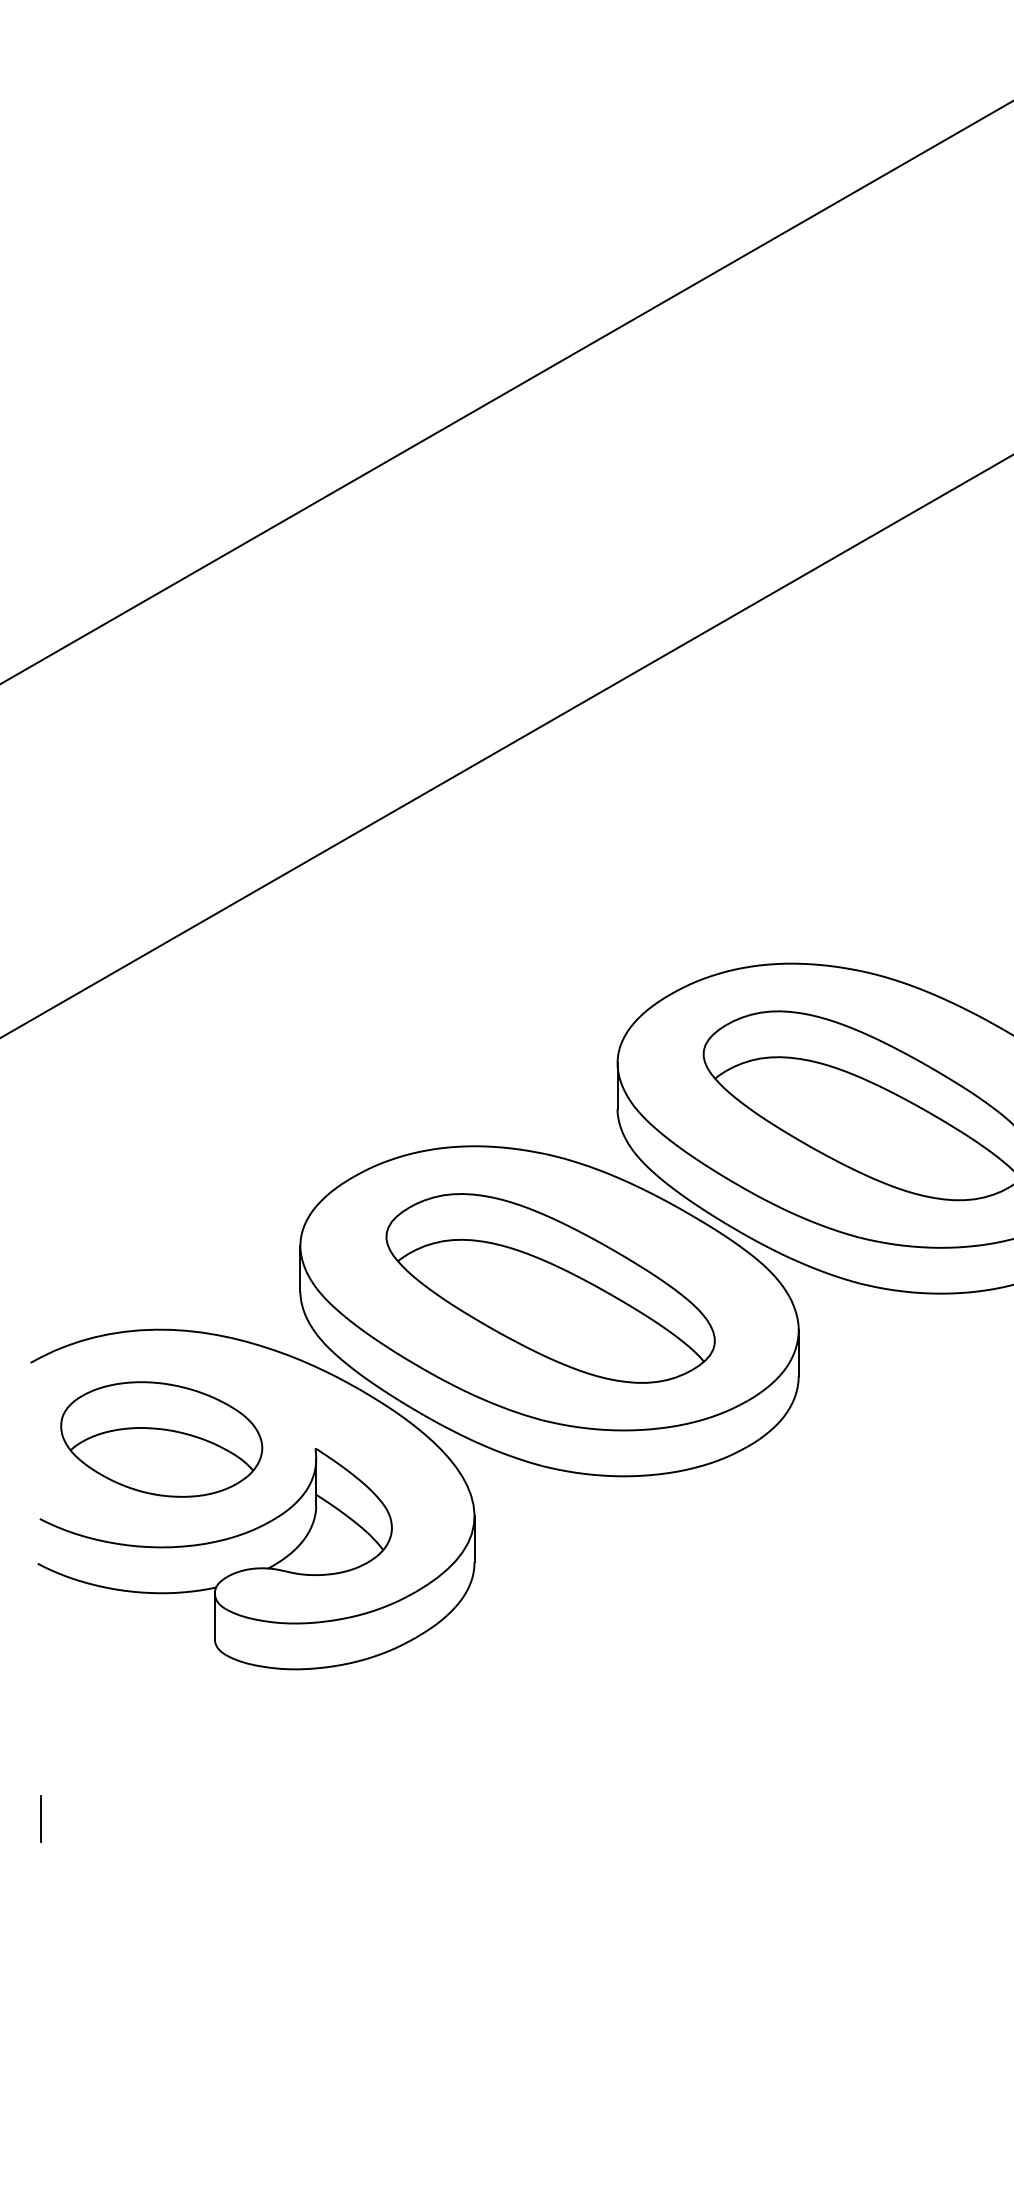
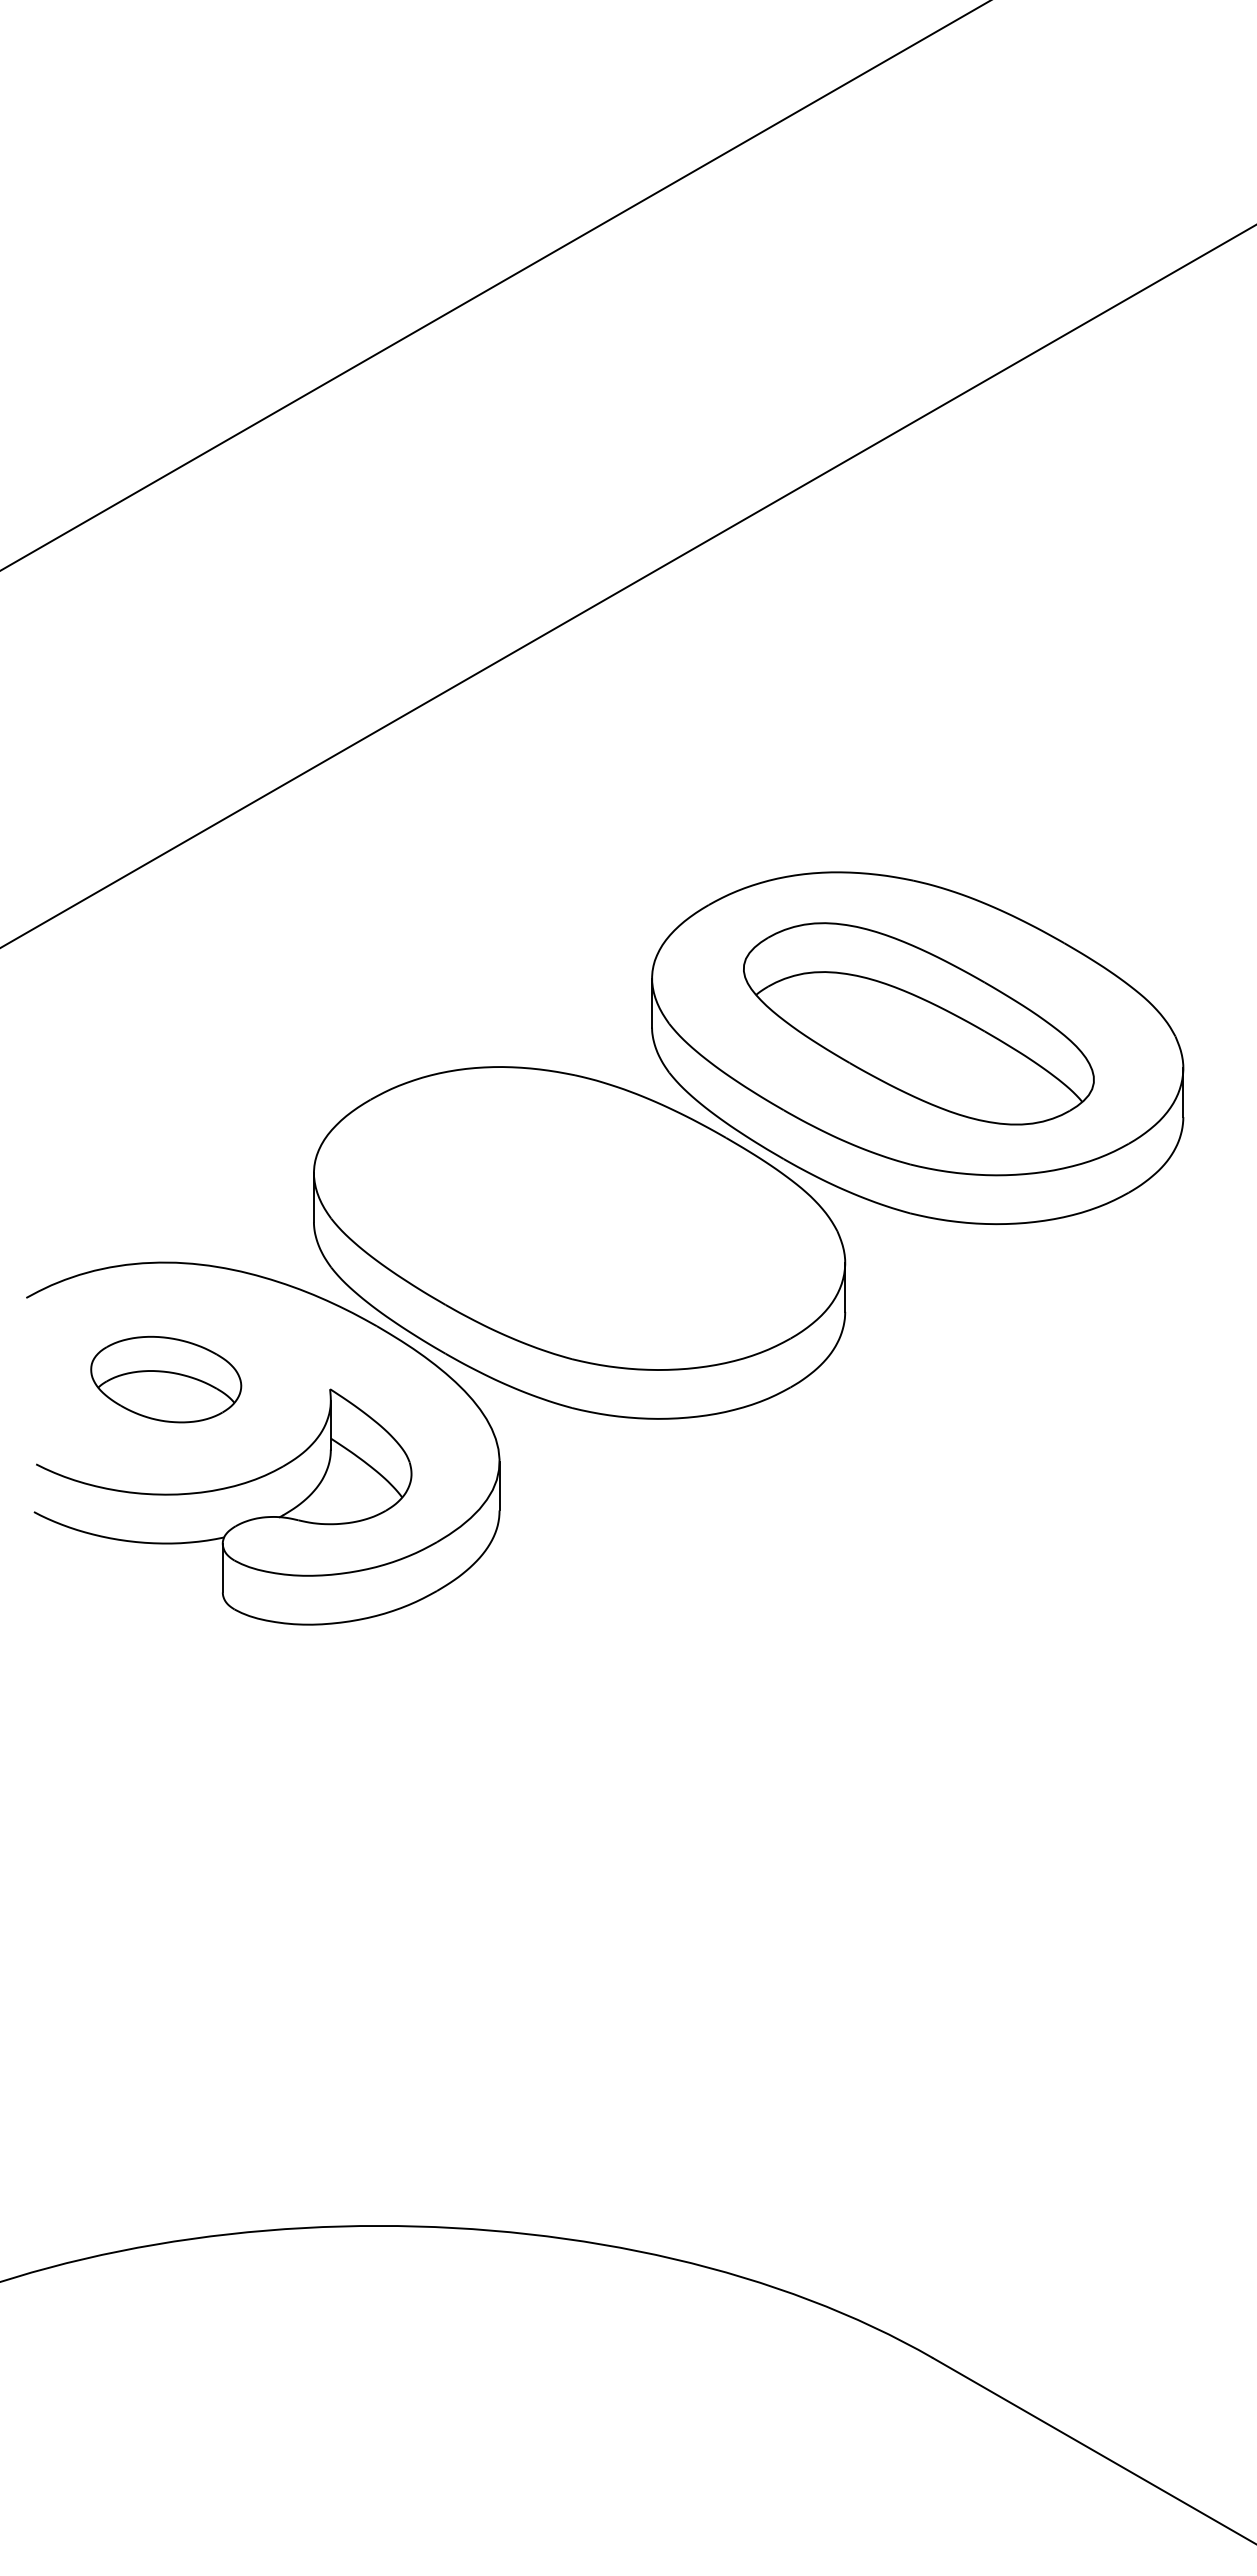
part: (550, 1288) -> (580, 1218), removed
part: (162, 1439) -> (166, 1379), size x0.7
line: (41, 1818) -> (37, 1783), removed

